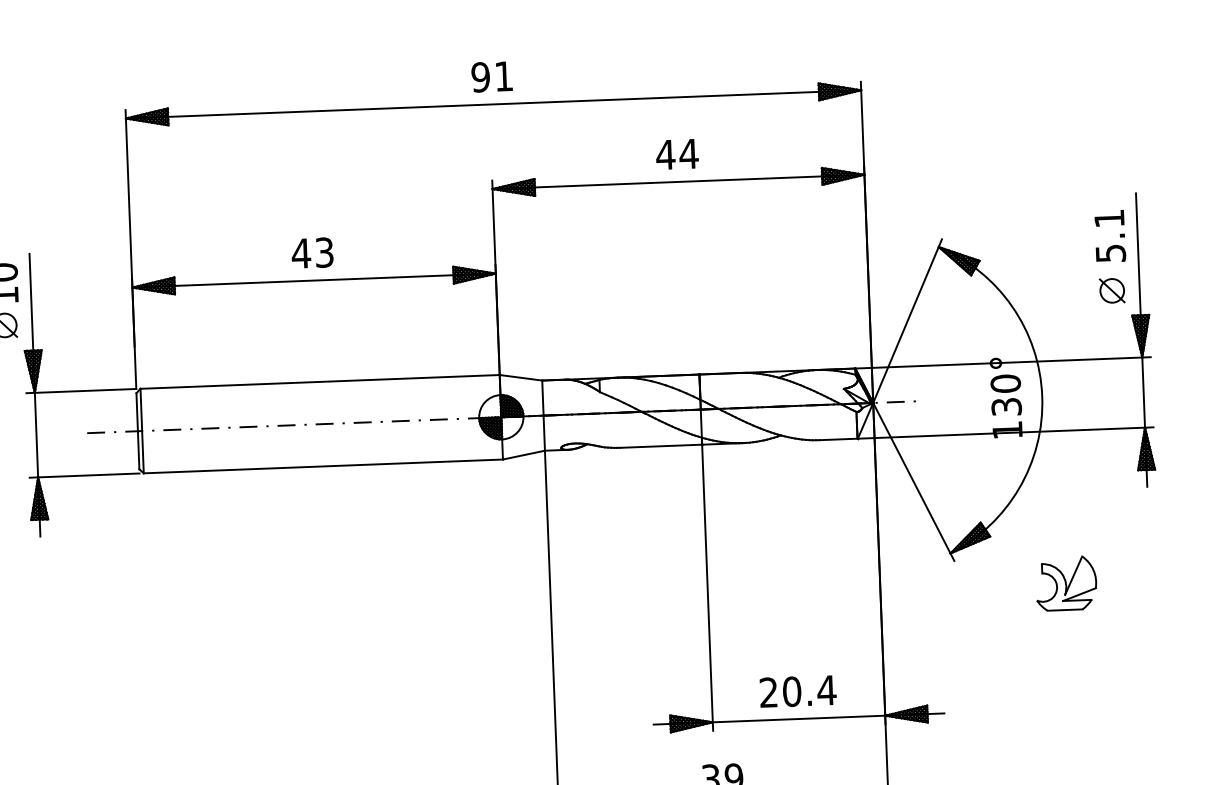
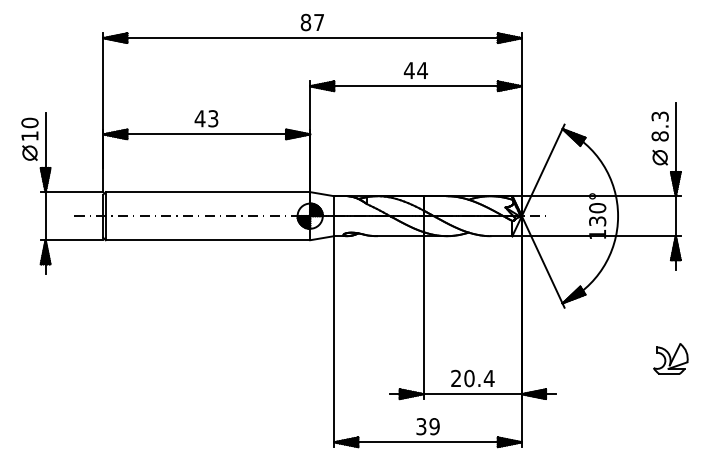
text: (490, 76) -> (311, 22), 91 -> 87
text: (1108, 236) -> (659, 126), 5.1 -> 8.3
part: (1065, 582) -> (670, 358), moved

